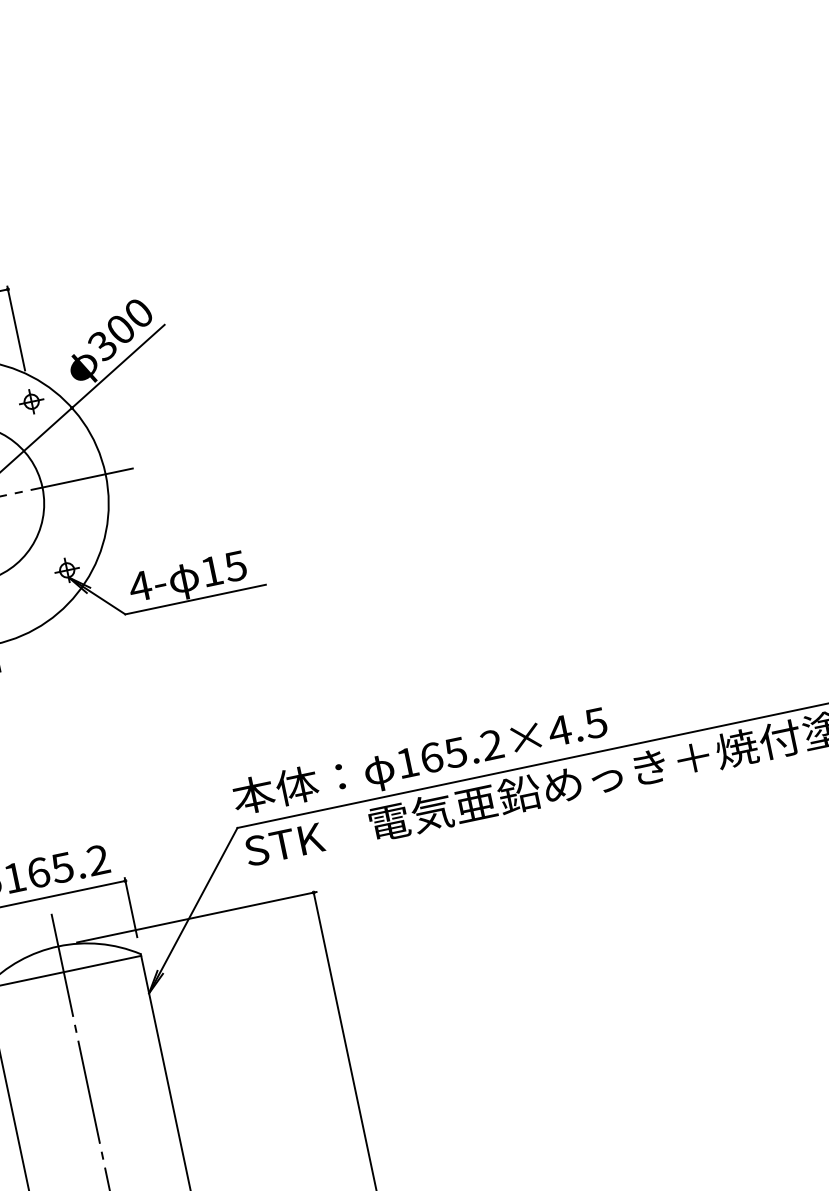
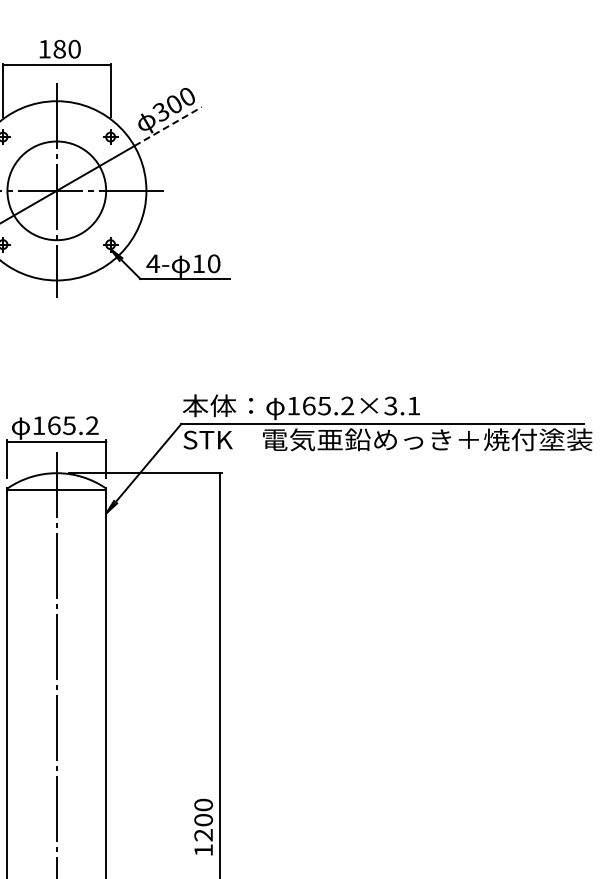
line: (118, 366) -> (168, 126), solid -> dashed
text: (234, 565) -> (213, 263), 15 -> 10
text: (576, 726) -> (401, 405), 165.2×4.5 -> 165.2×3.1

